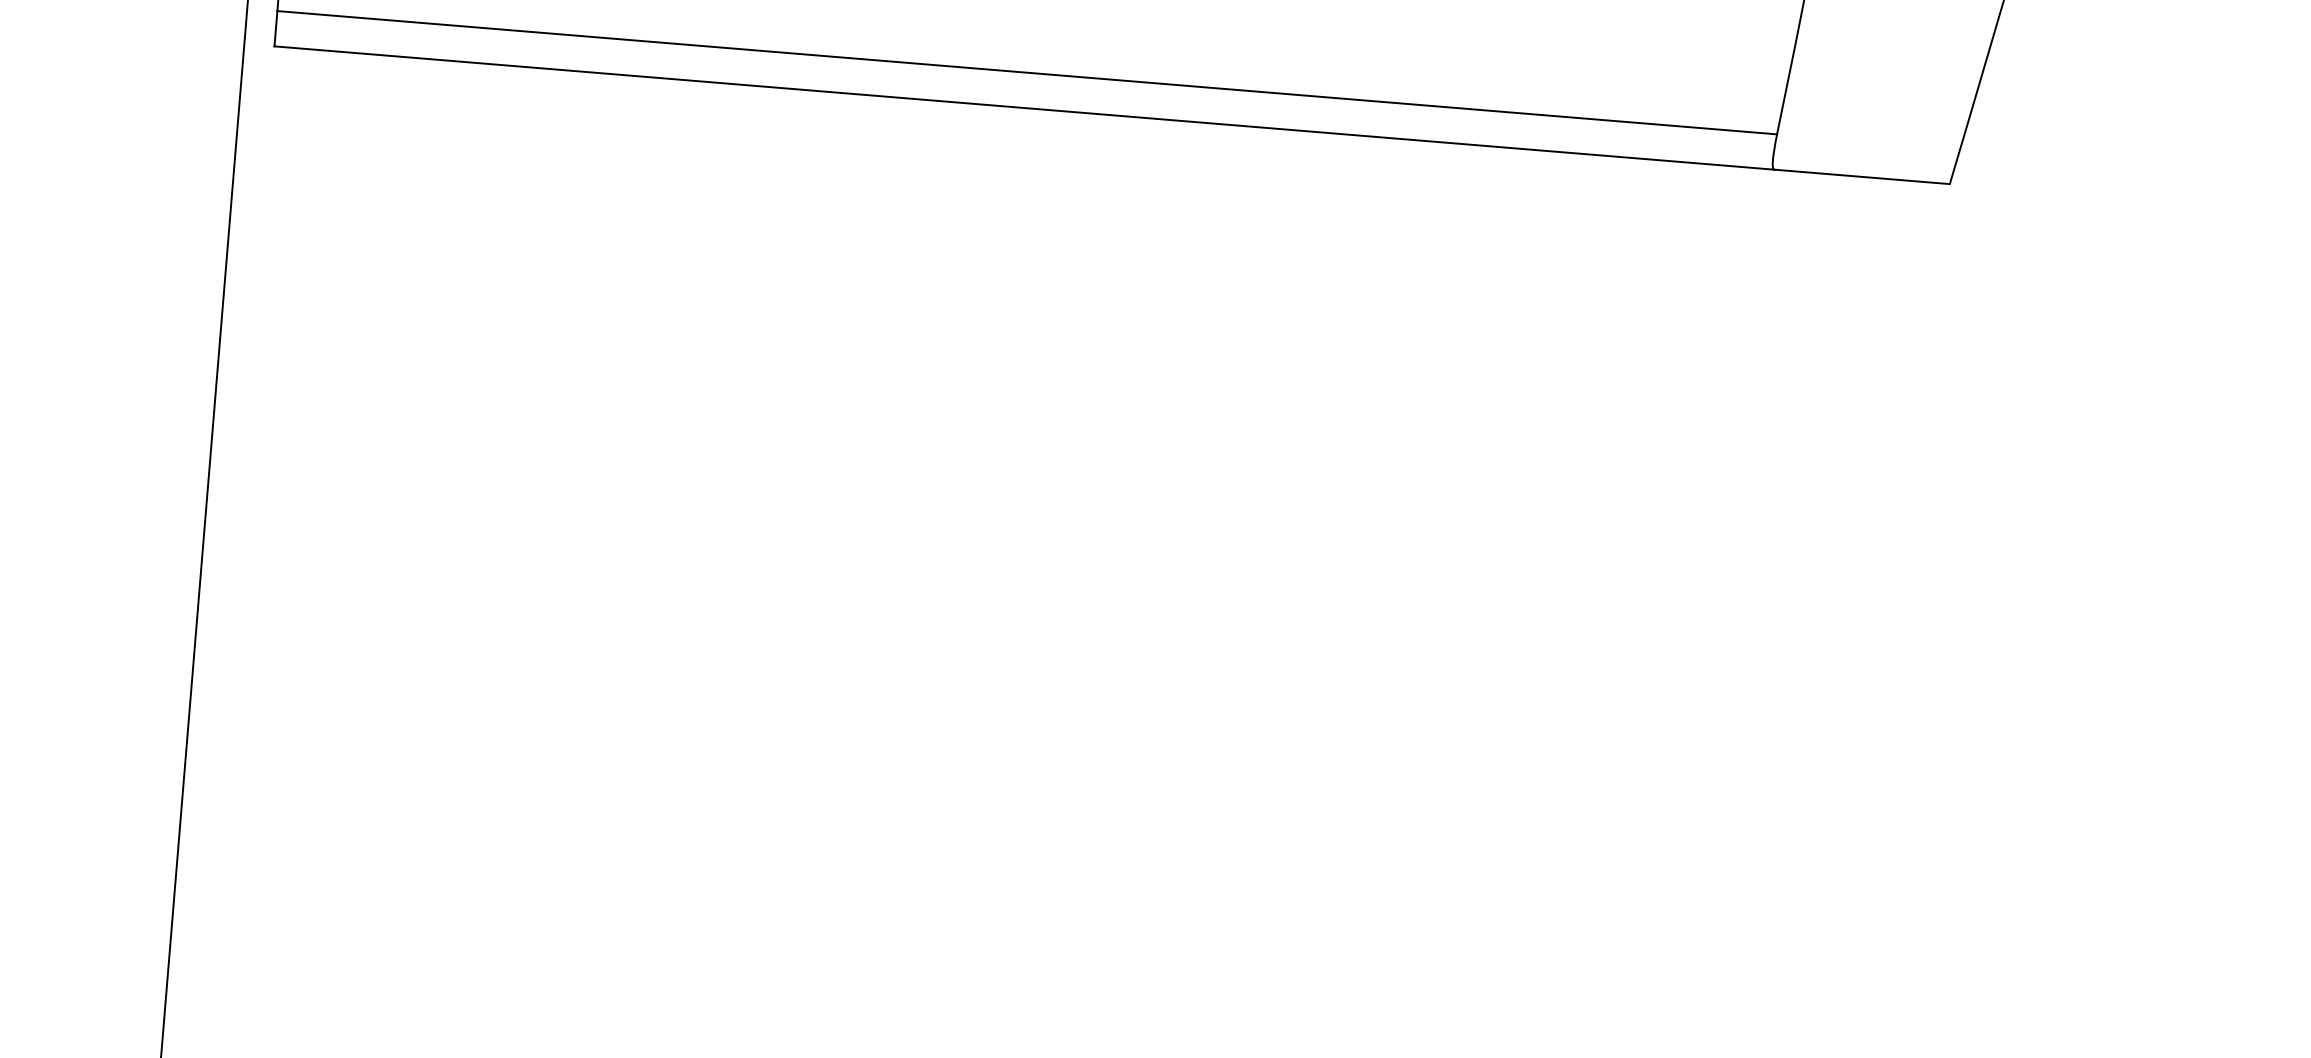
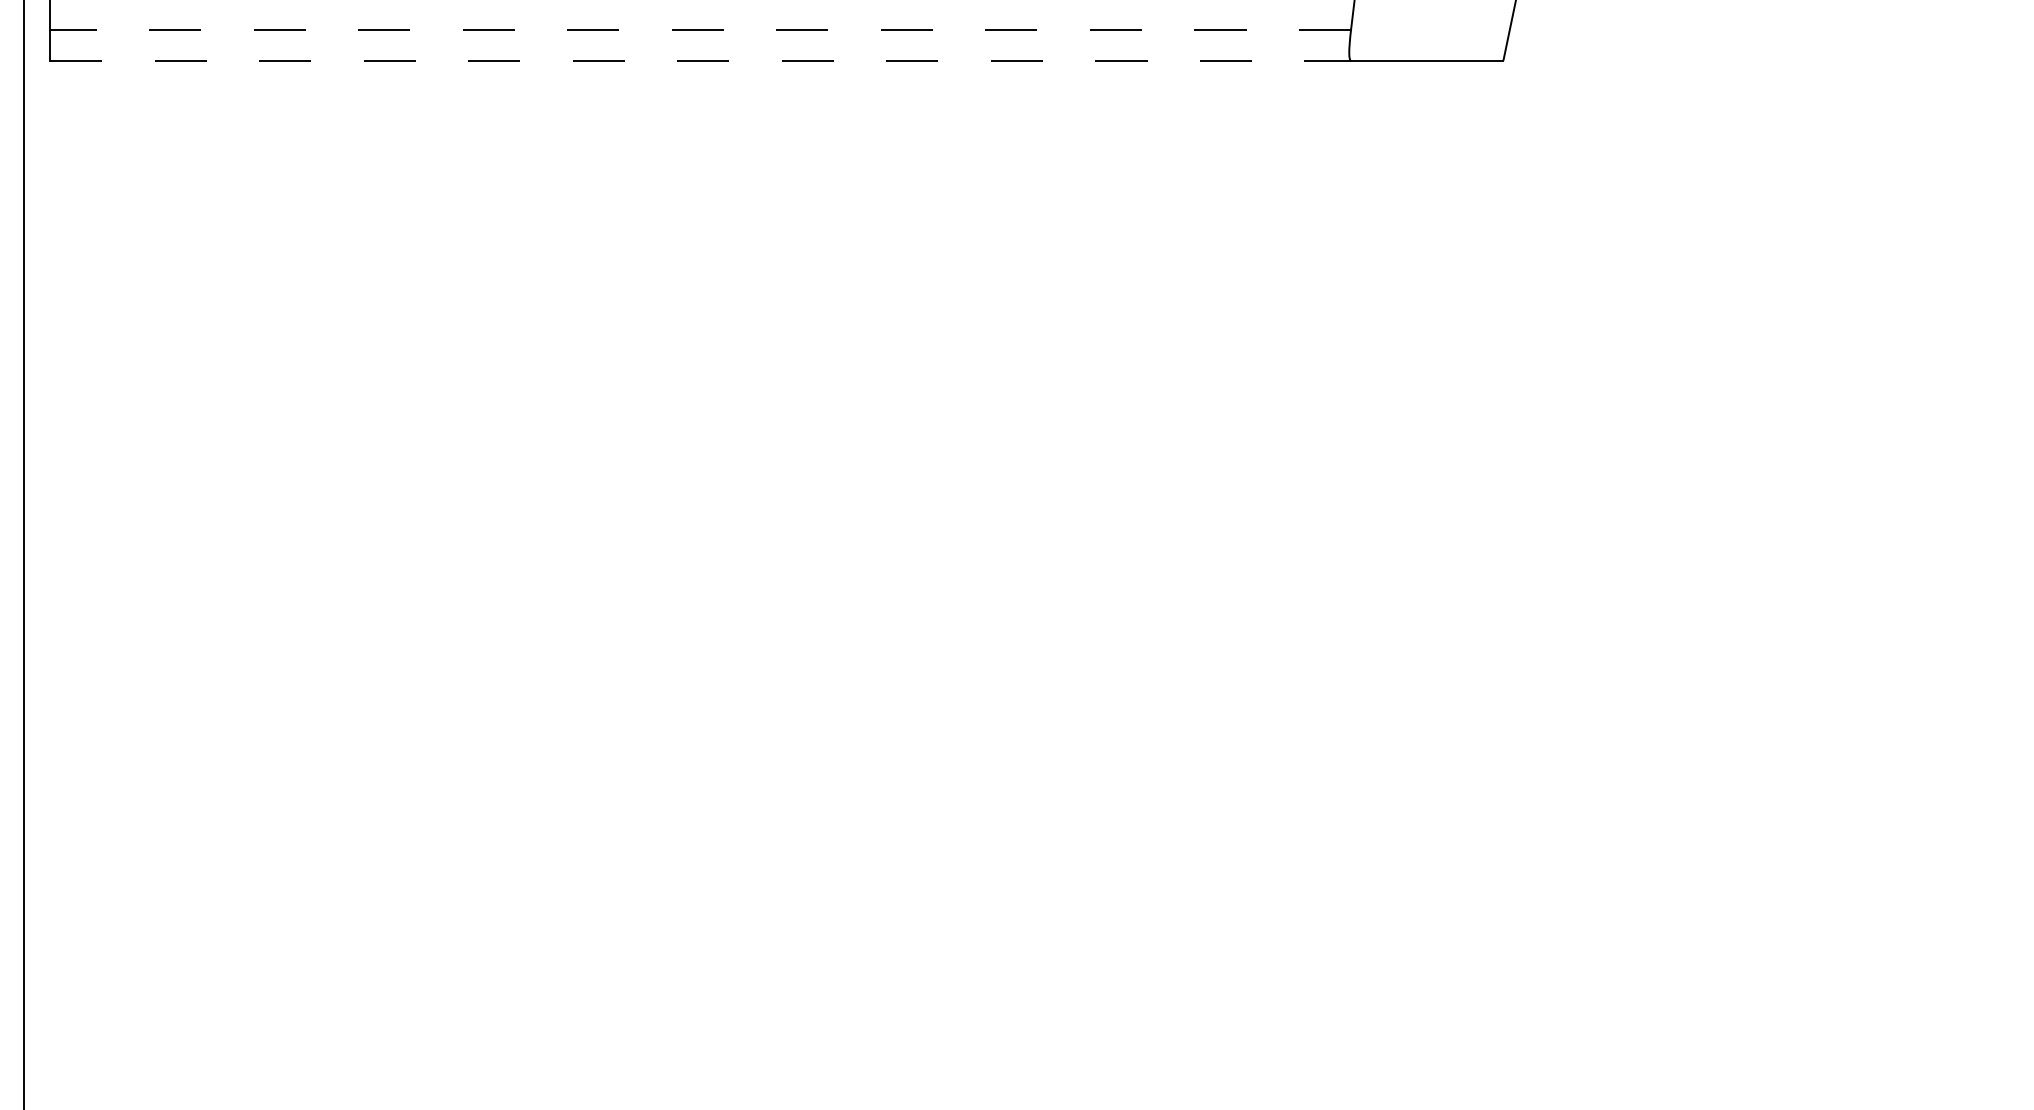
line: (1027, 73) -> (700, 30), solid -> dashed
line: (1024, 107) -> (700, 60), solid -> dashed

